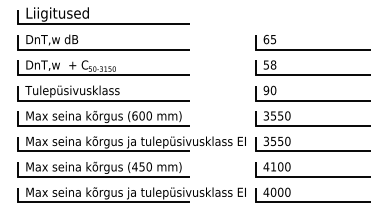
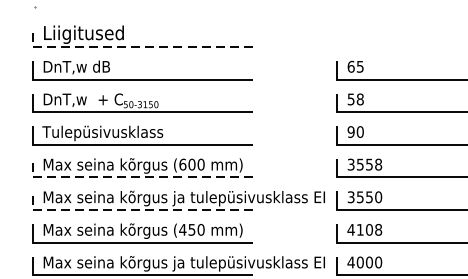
line: (95, 24) -> (132, 47), solid -> dashed
text: (287, 115) -> (378, 164), 3550 -> 3558
line: (95, 125) -> (132, 176), solid -> dashed
line: (95, 151) -> (132, 210), solid -> dashed
text: (287, 166) -> (378, 229), 4100 -> 4108

